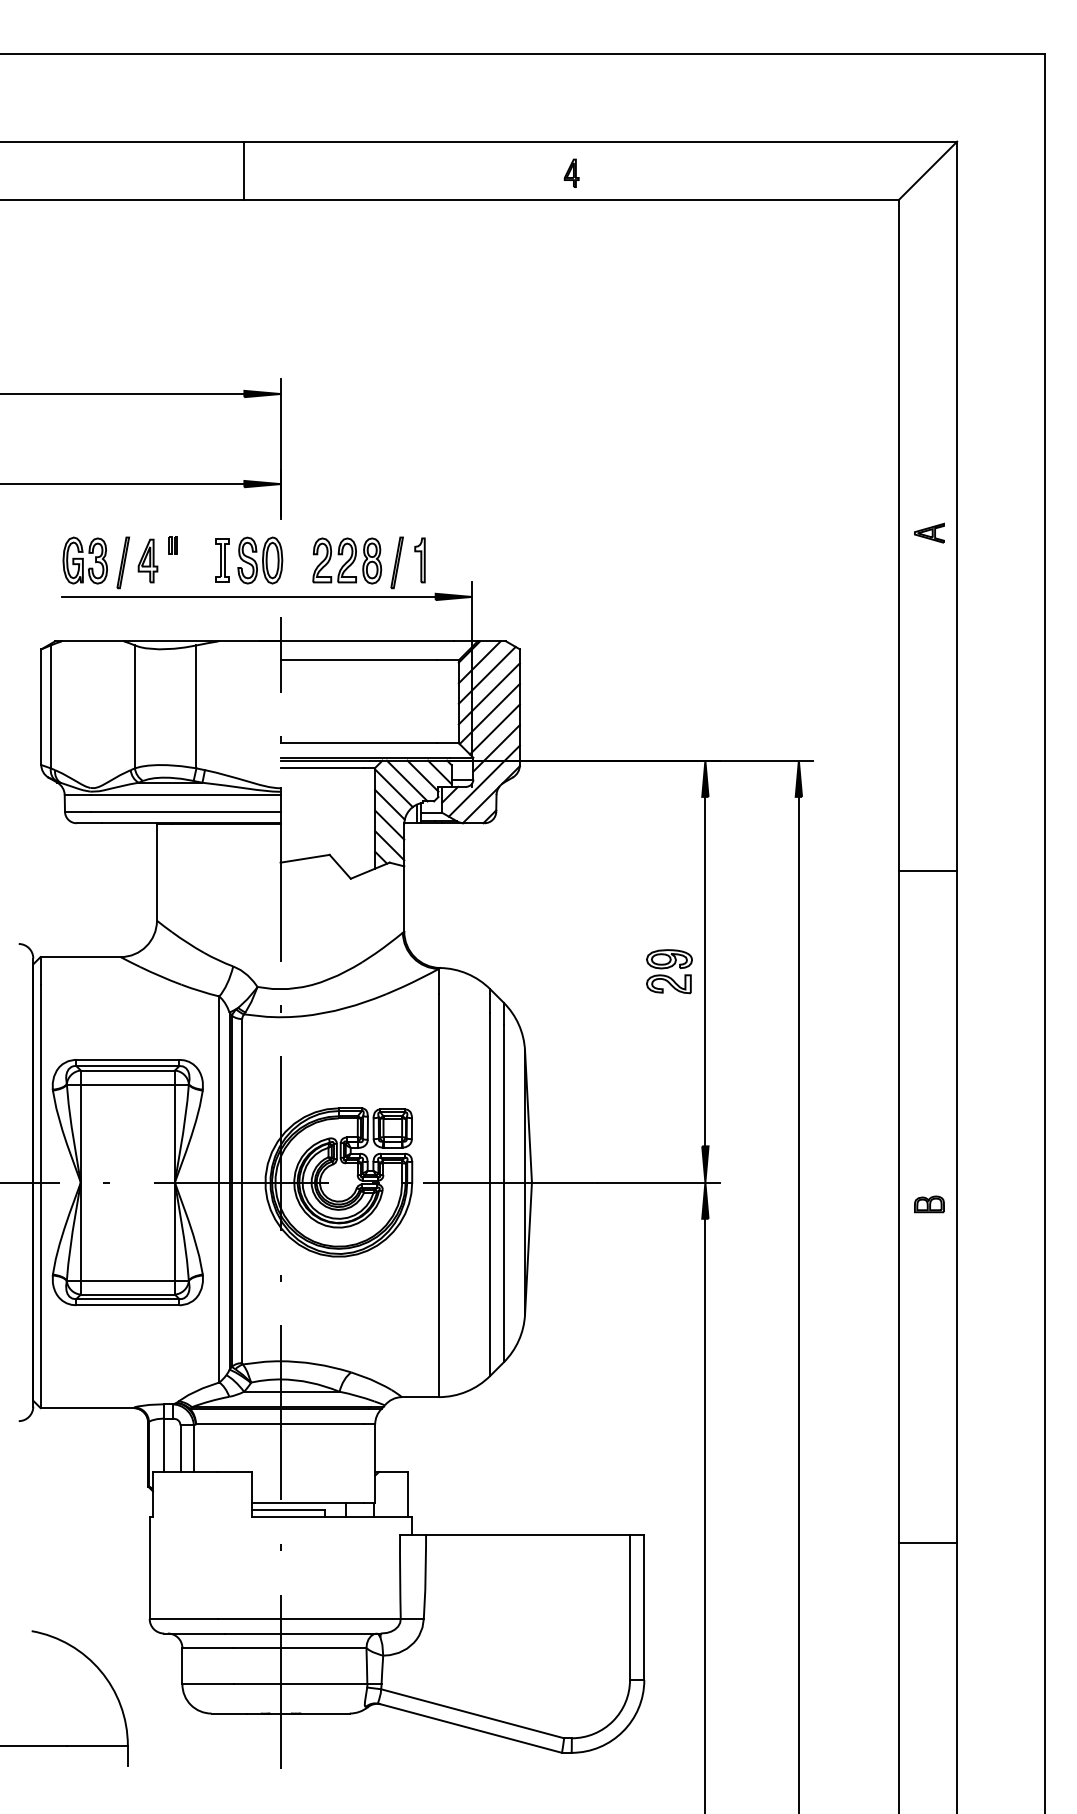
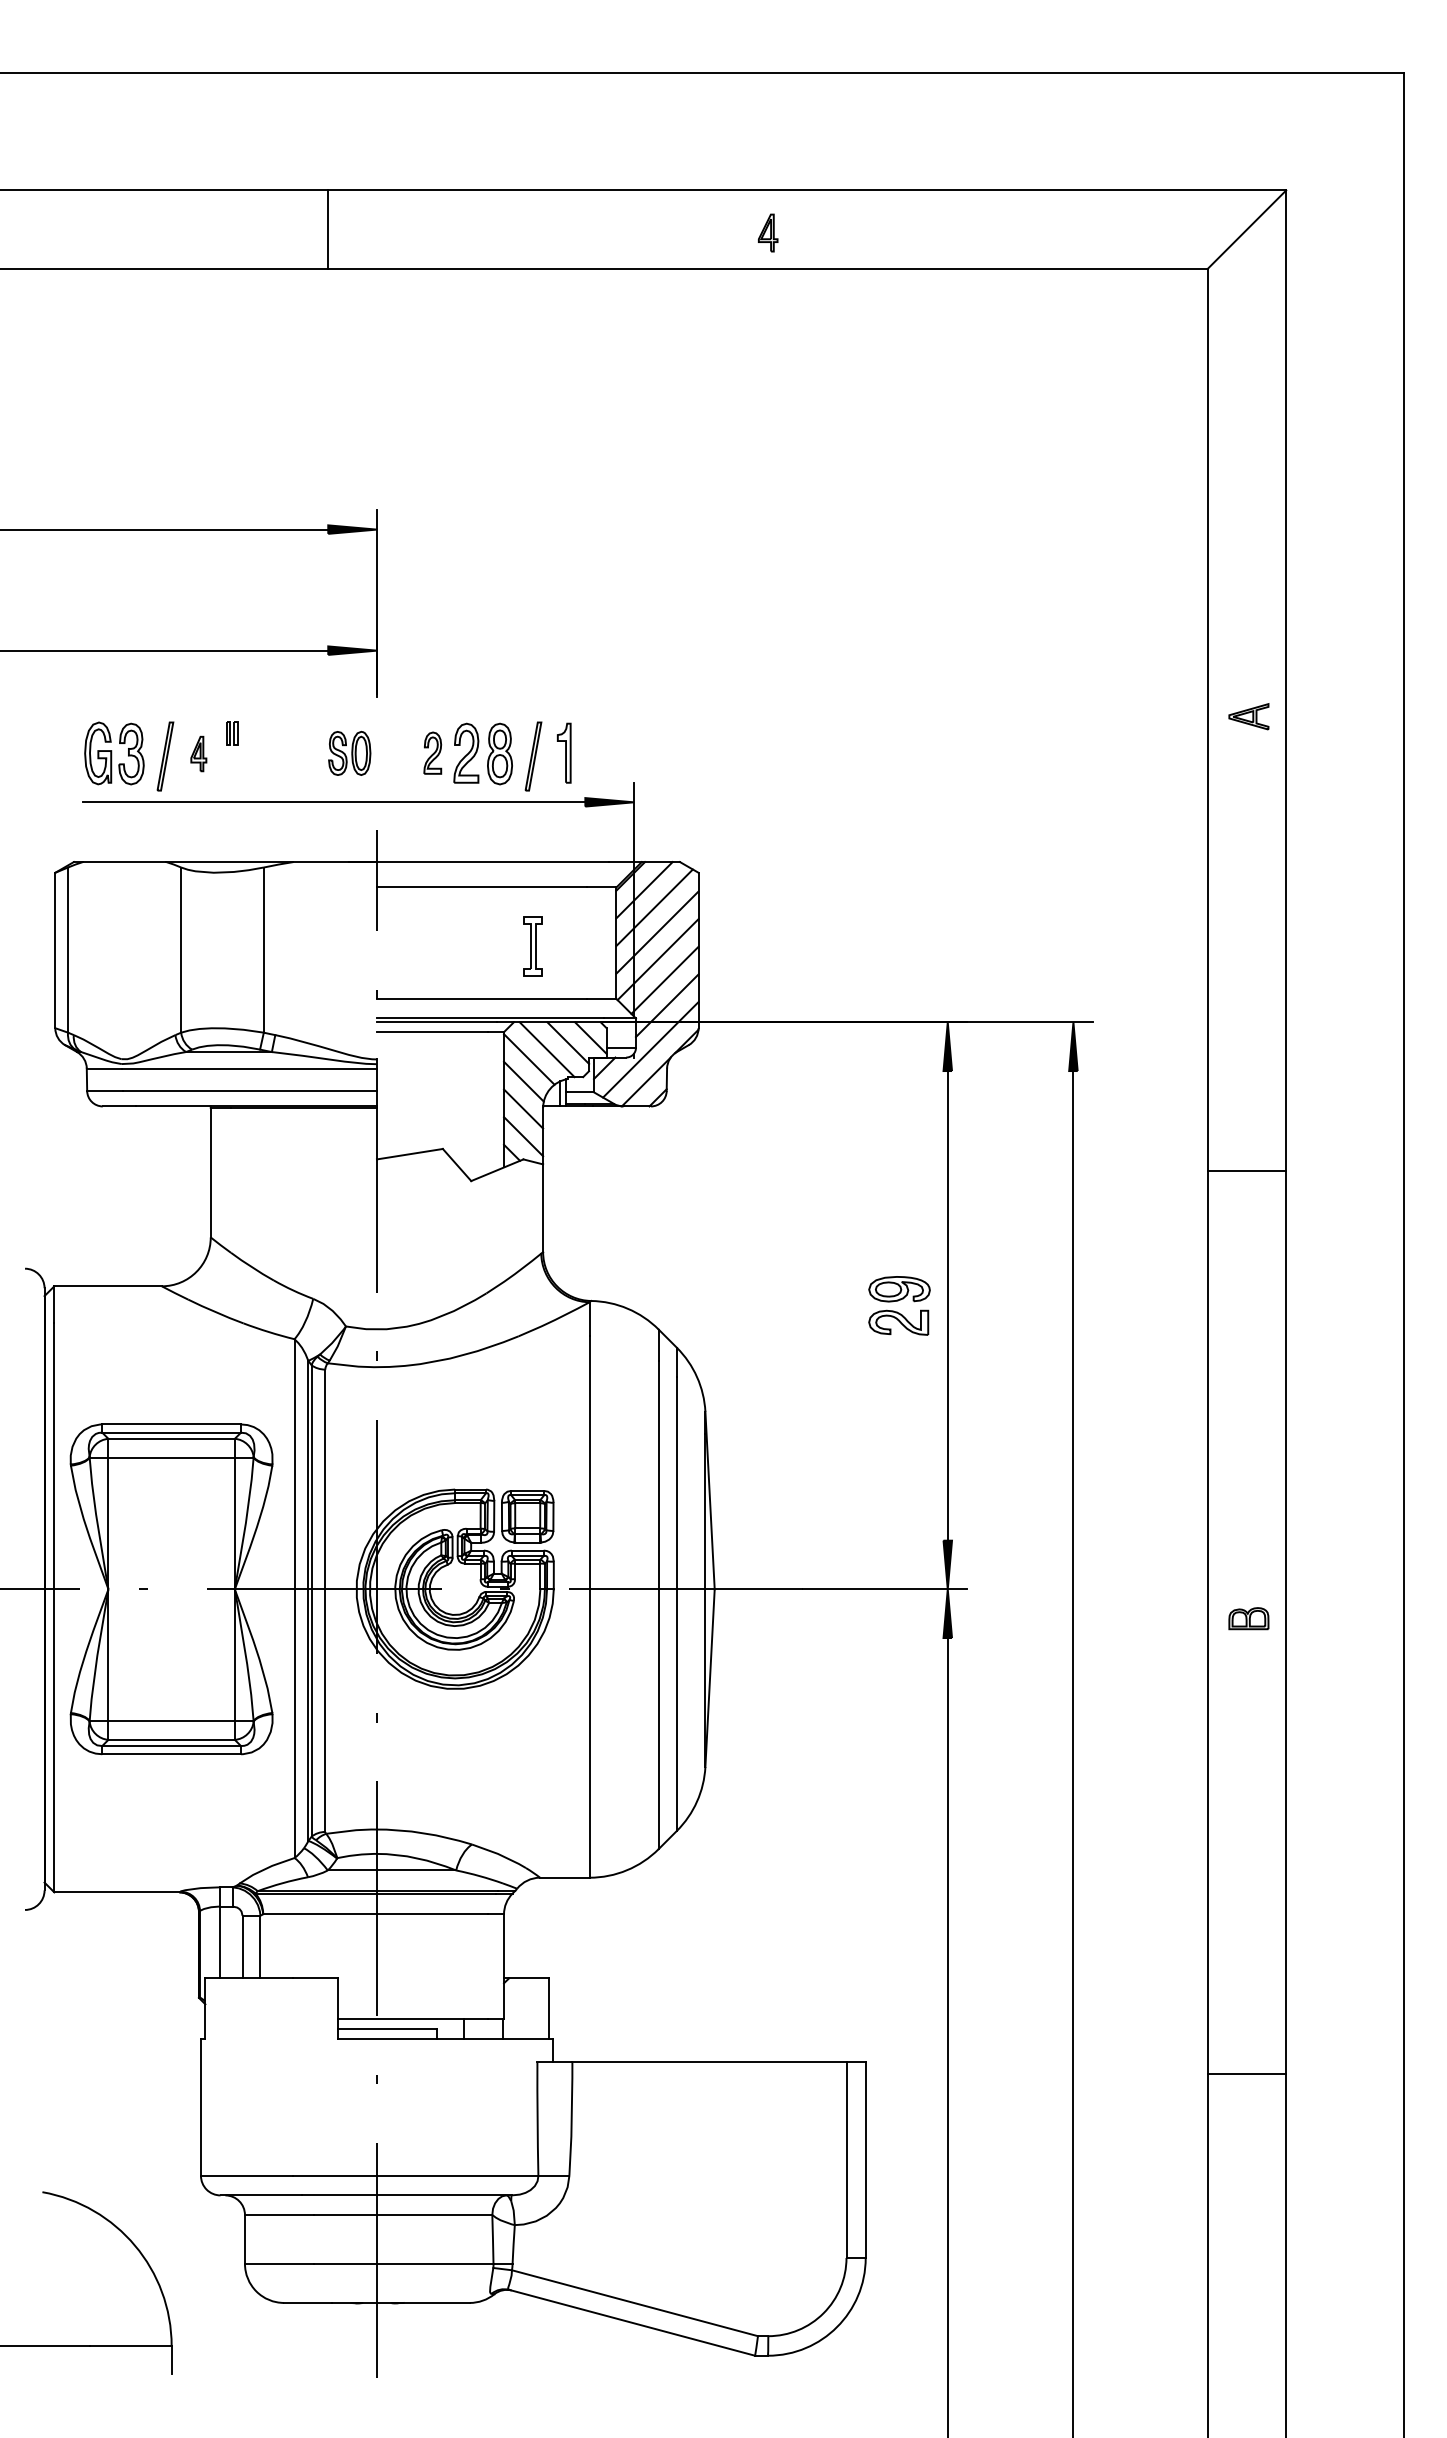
part: (321, 559) -> (432, 752), size x0.7
part: (147, 560) -> (198, 753), size x0.6
part: (222, 560) -> (532, 946), moved
part: (260, 560) -> (349, 753), size x0.7

